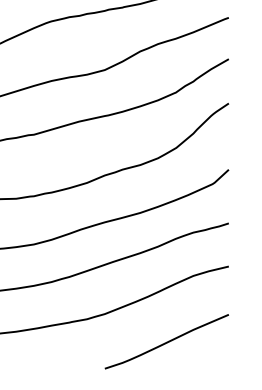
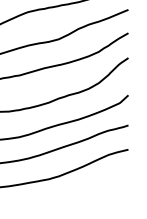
curve: (166, 340) -> (93, 191), removed

